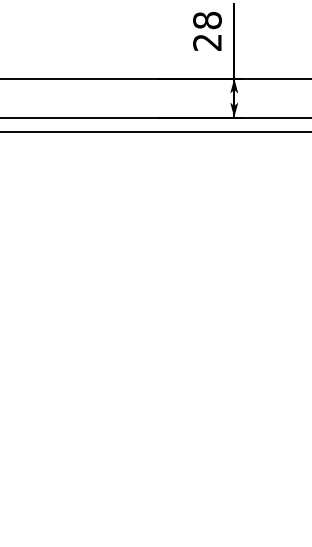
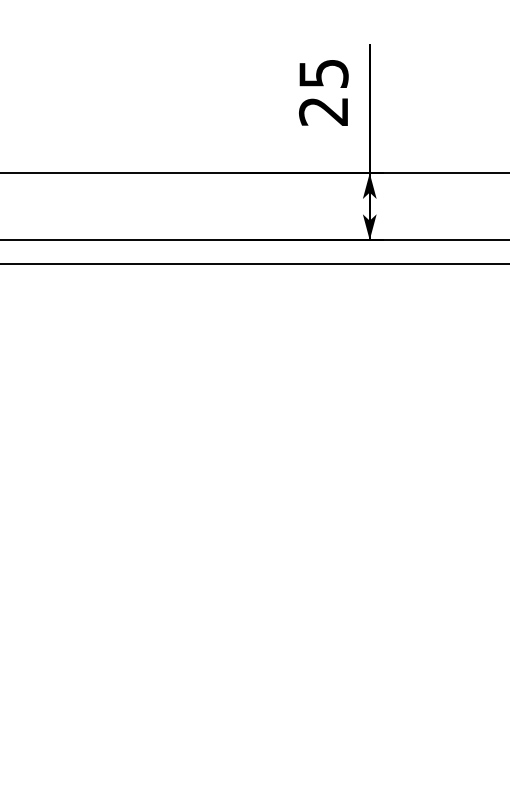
text: (207, 20) -> (323, 73), 28 -> 25

